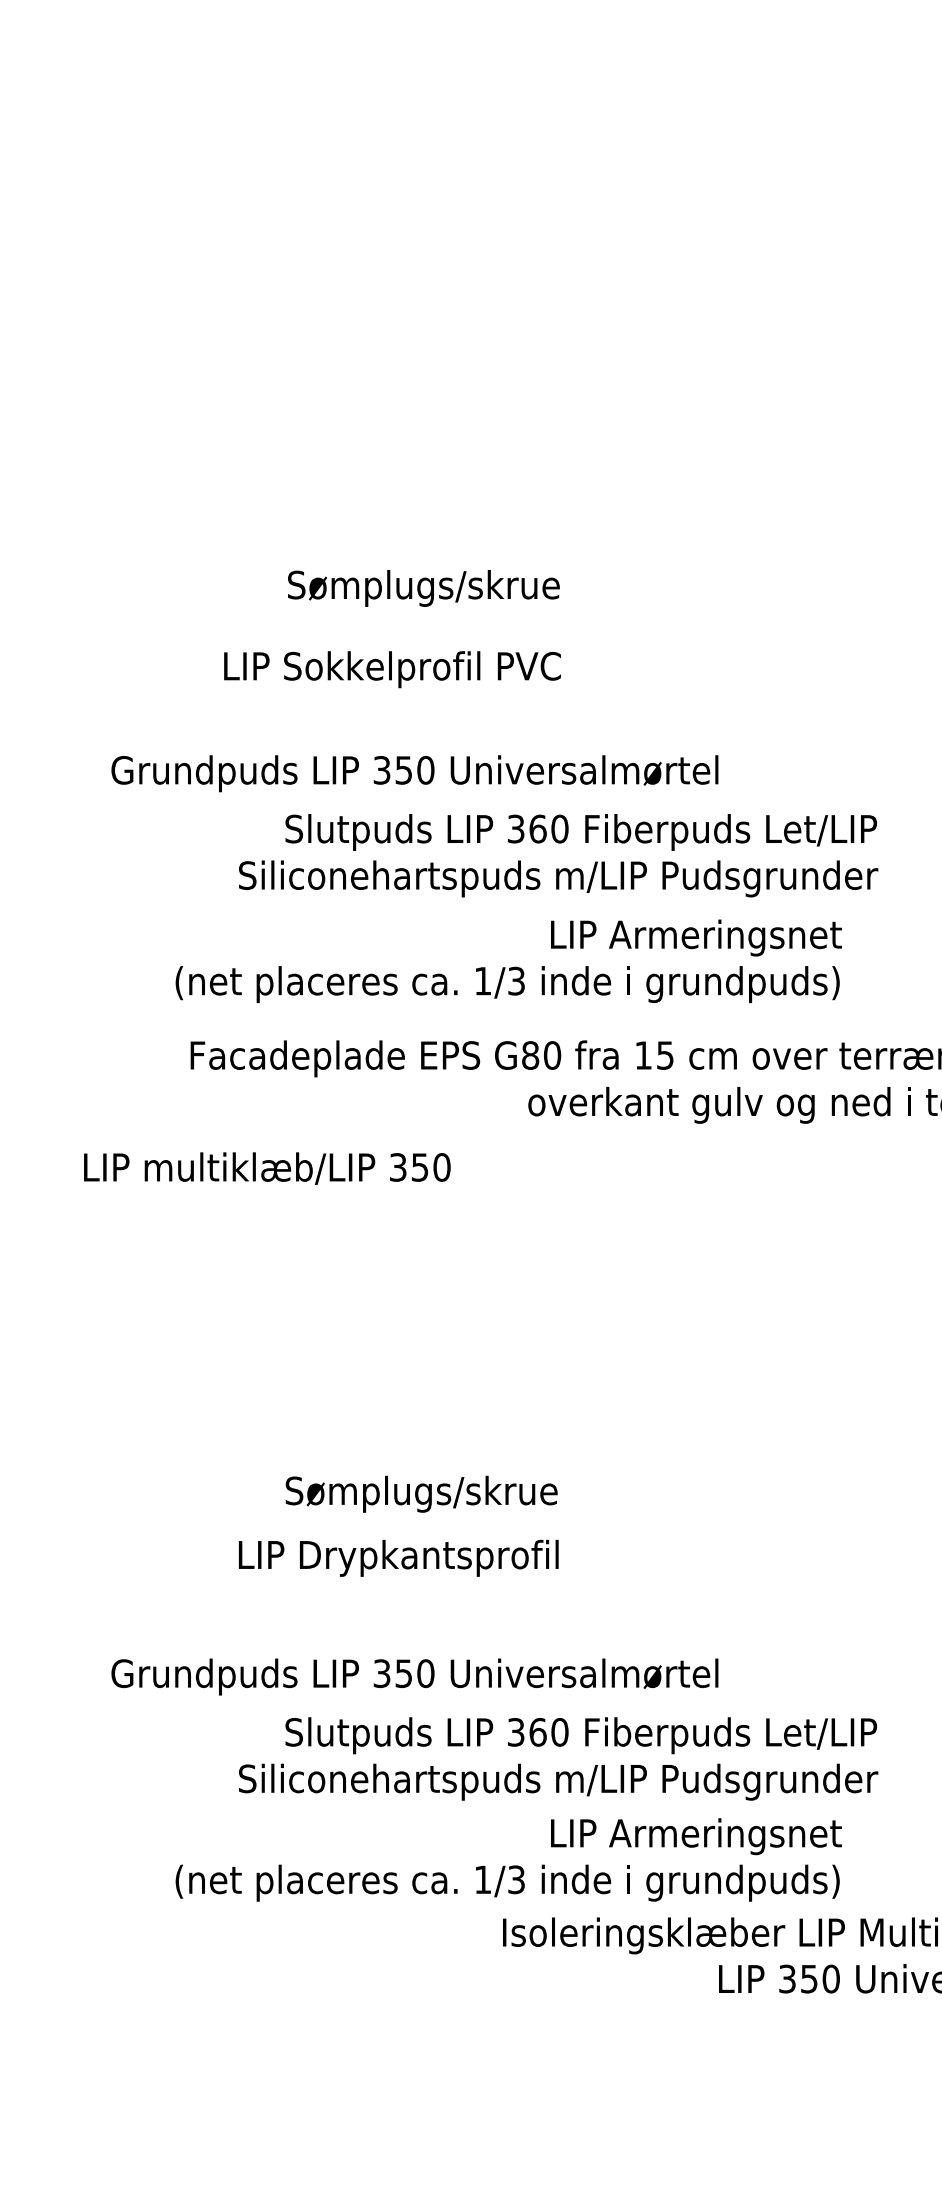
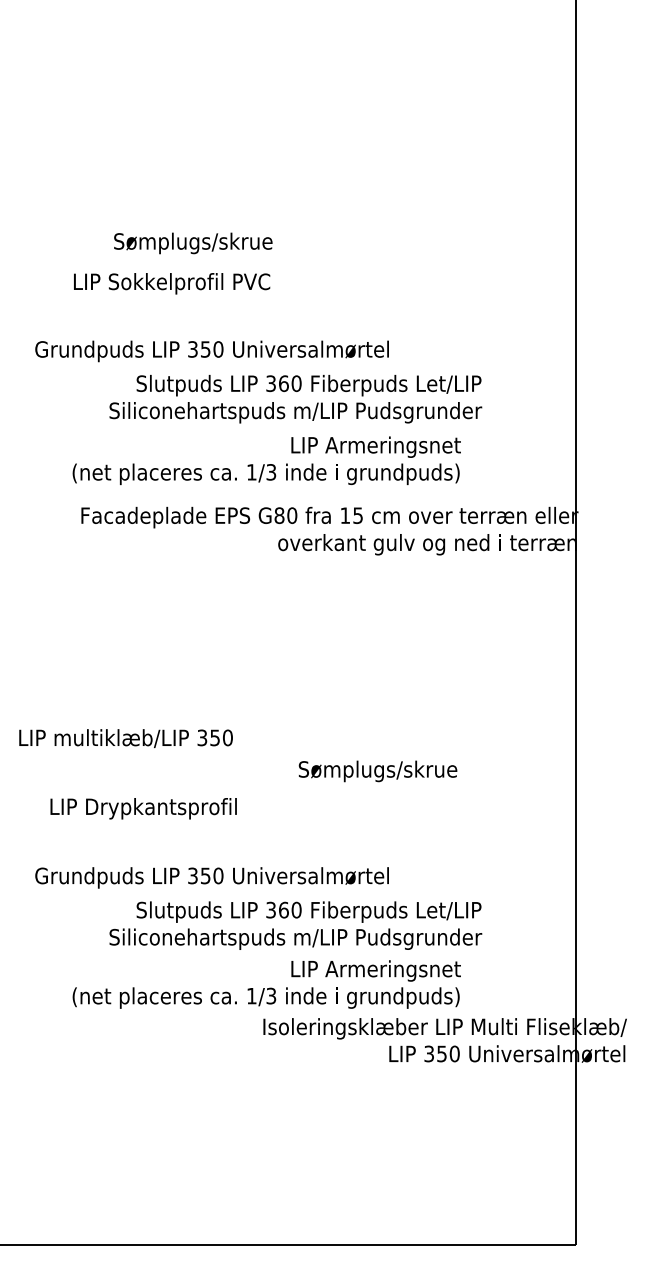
text: (424, 588) -> (193, 243), moved
text: (393, 669) -> (172, 283), moved
text: (266, 1168) -> (125, 738), moved
text: (420, 1494) -> (377, 771), moved
text: (398, 1557) -> (143, 808), moved

